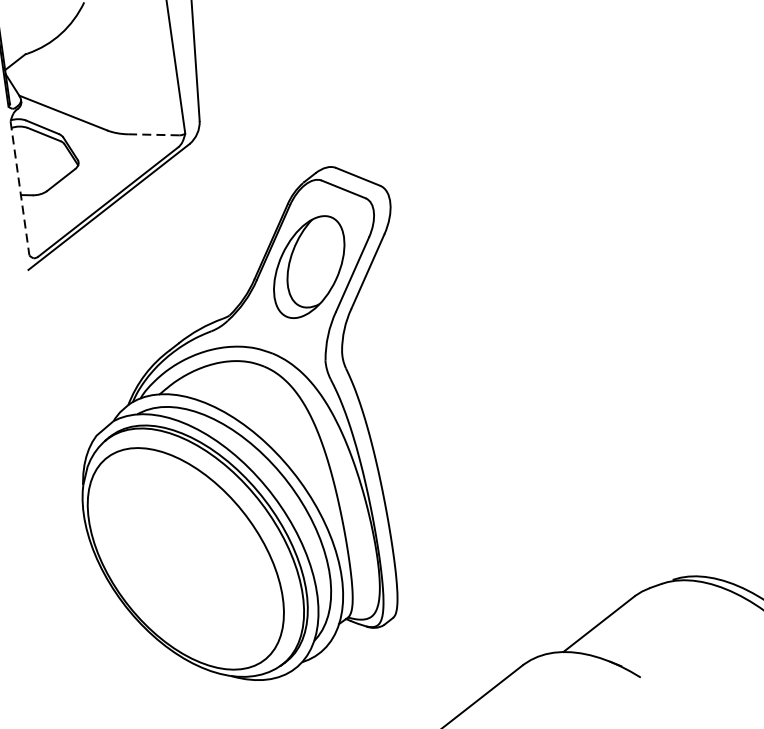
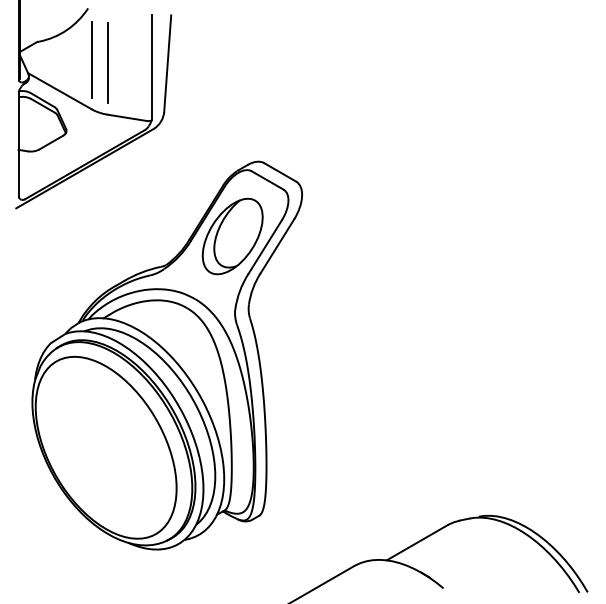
line: (97, 68) -> (91, 60), added
line: (118, 69) -> (107, 63), added
line: (153, 134) -> (127, 117), dashed -> solid
line: (19, 188) -> (18, 144), dashed -> solid

